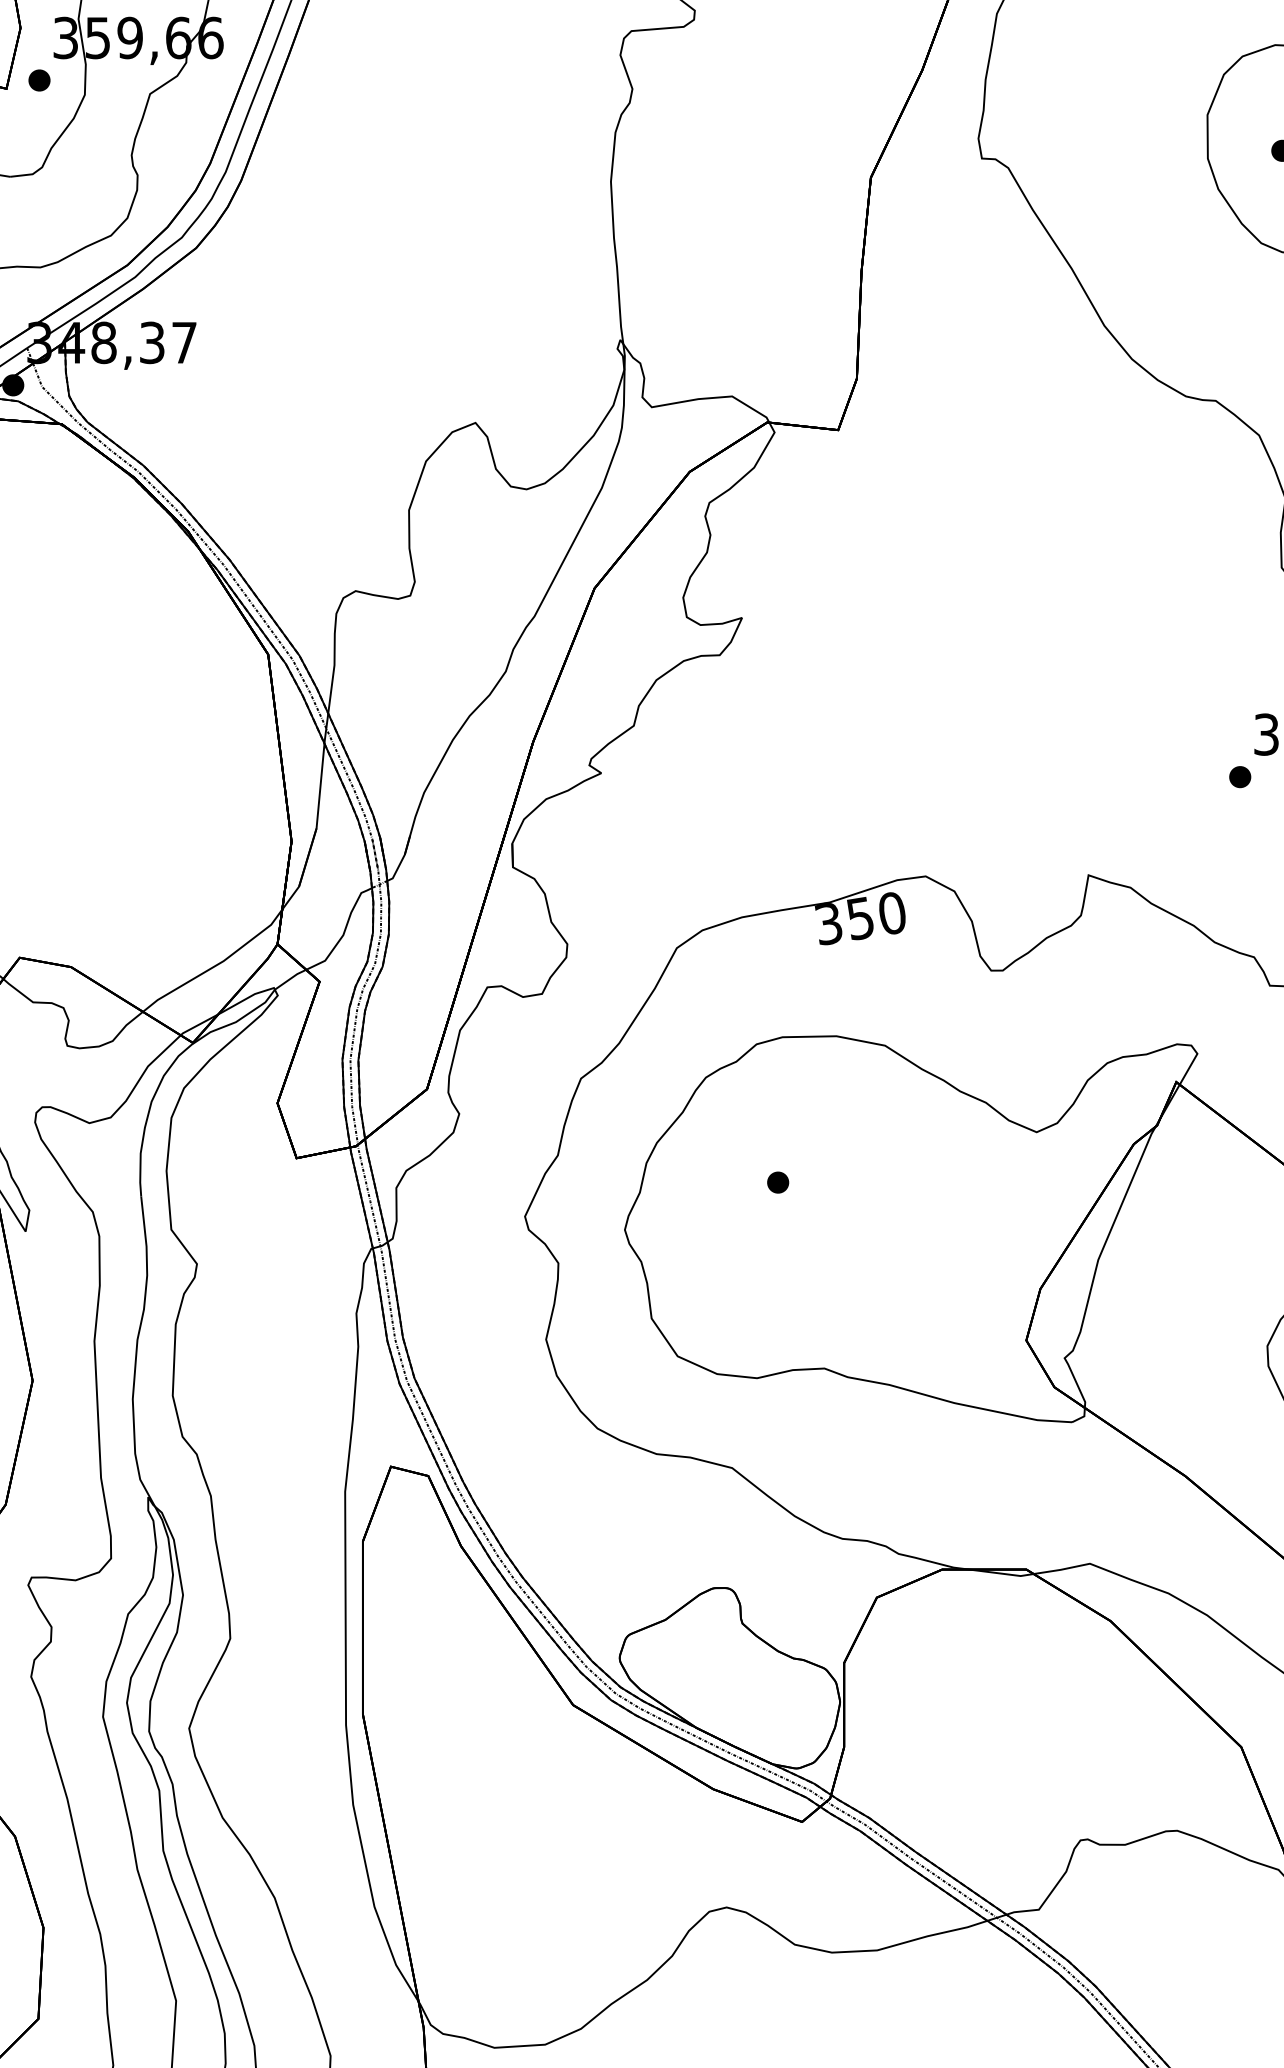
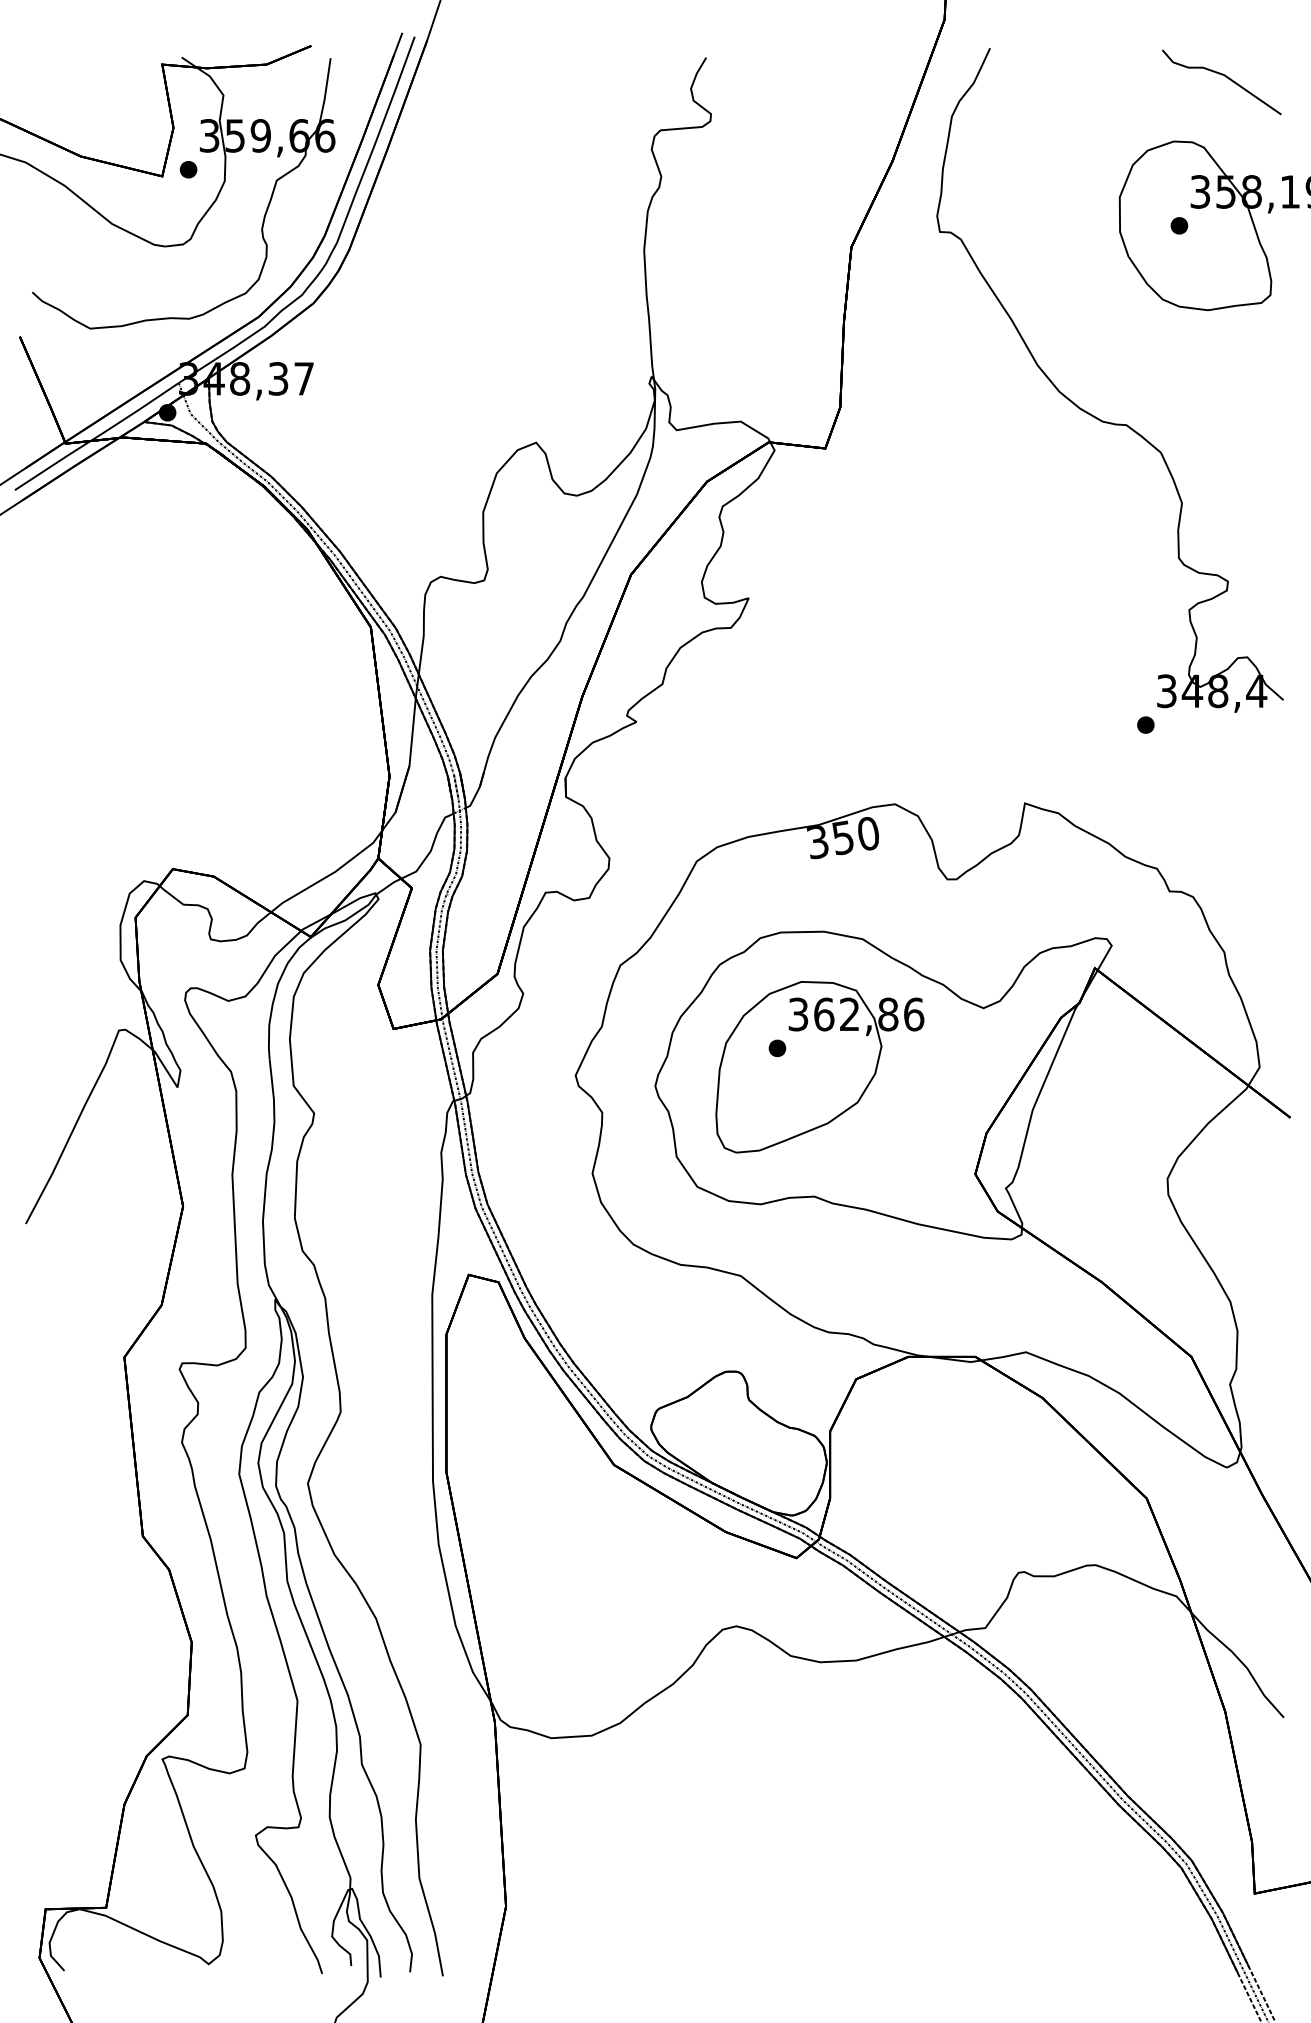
part: (830, 1206) -> (819, 1067), added

